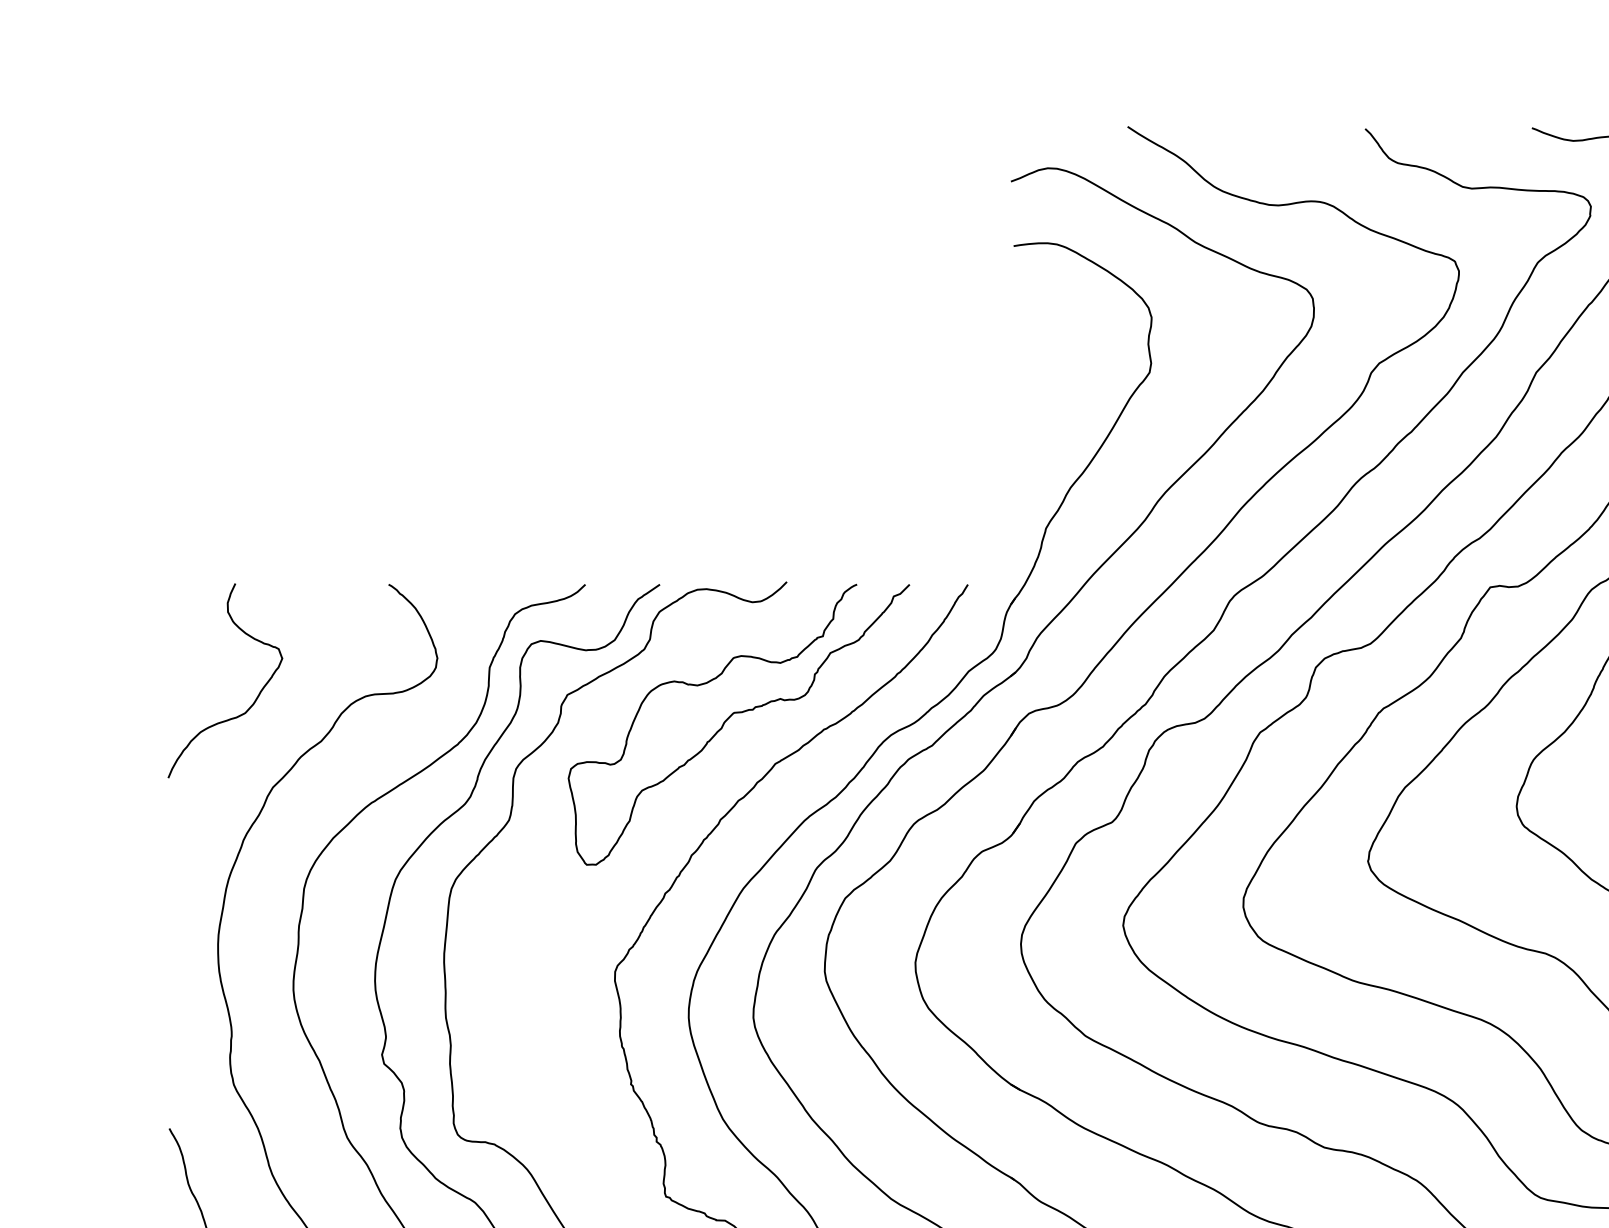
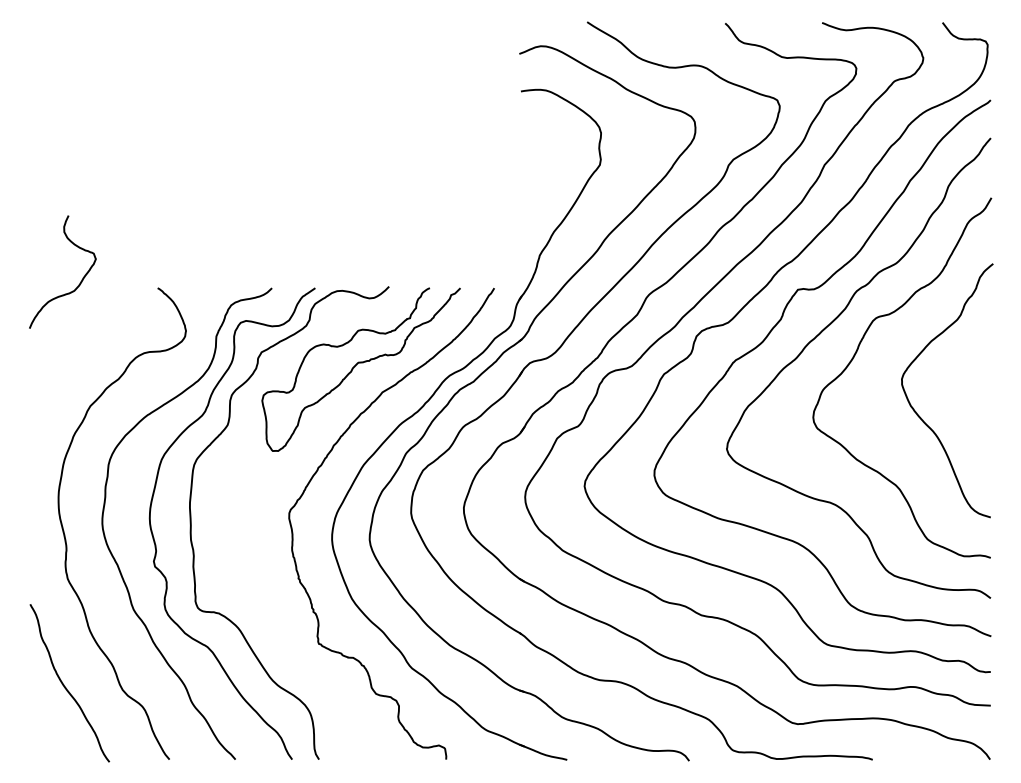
curve: (255, 696) -> (80, 281), moved

